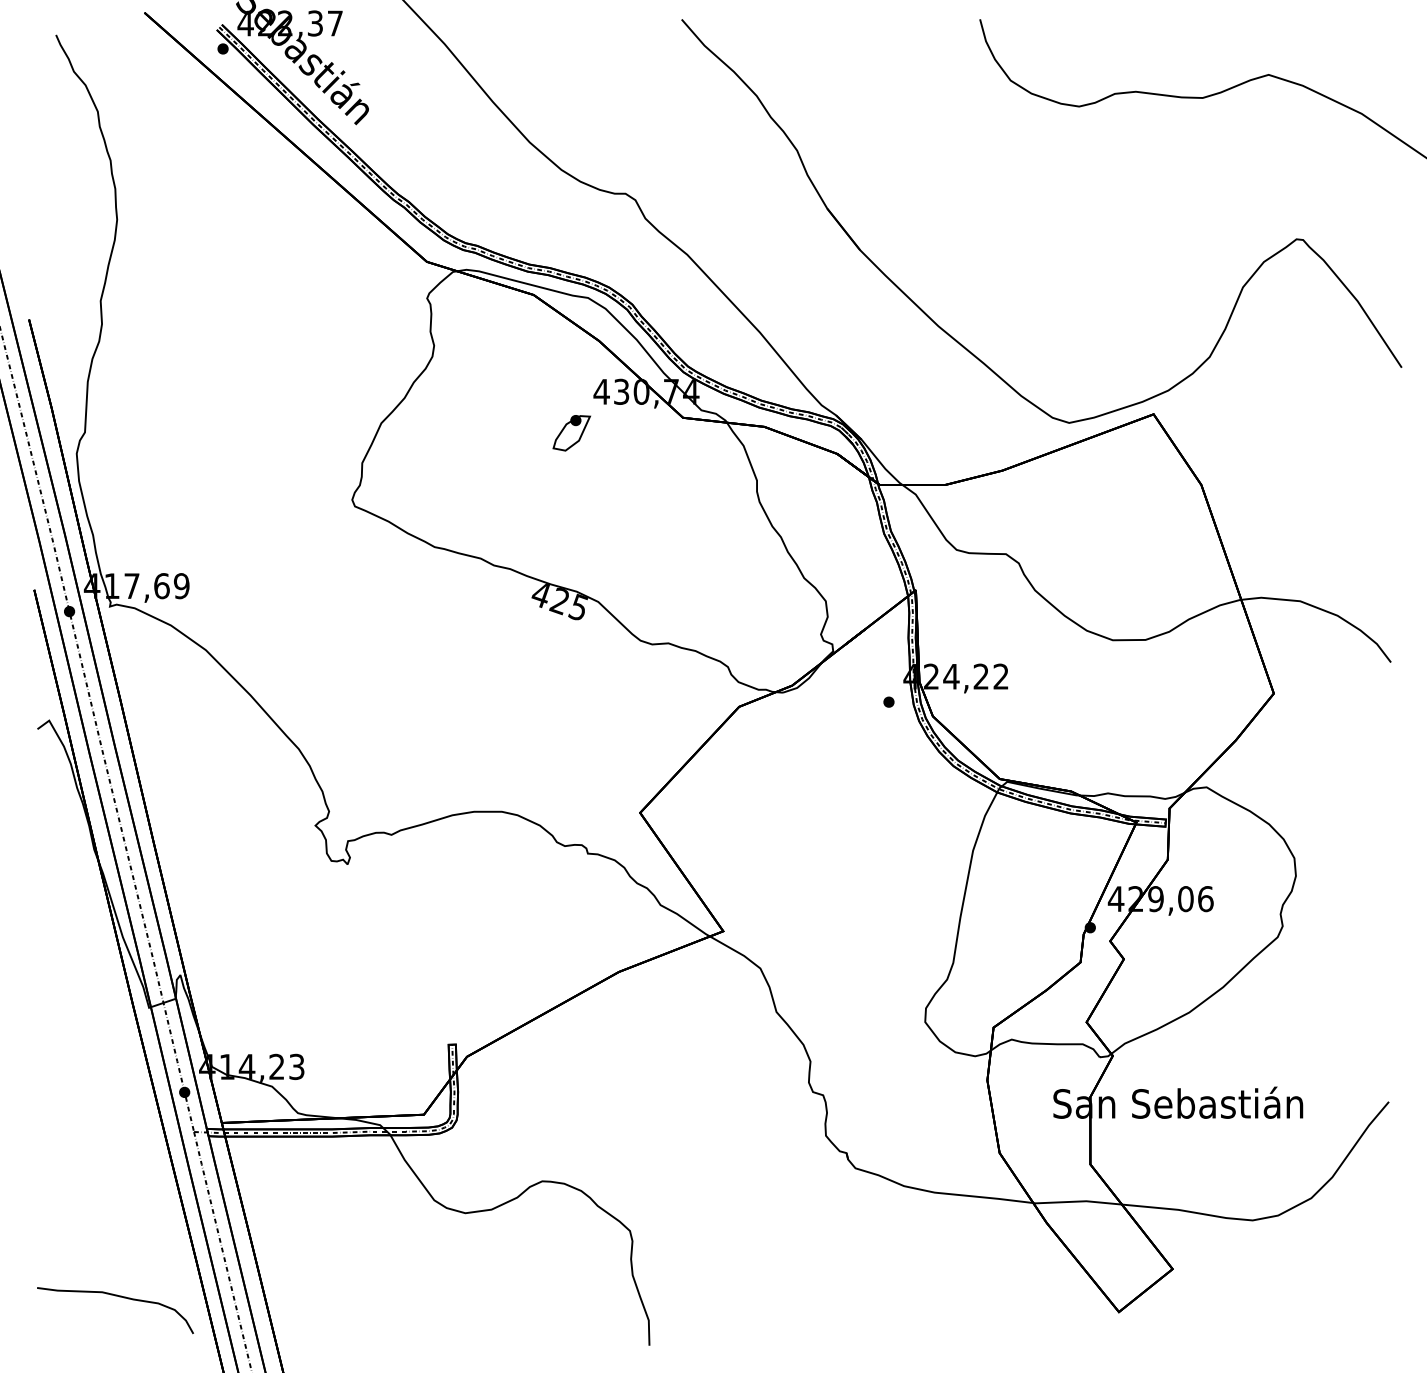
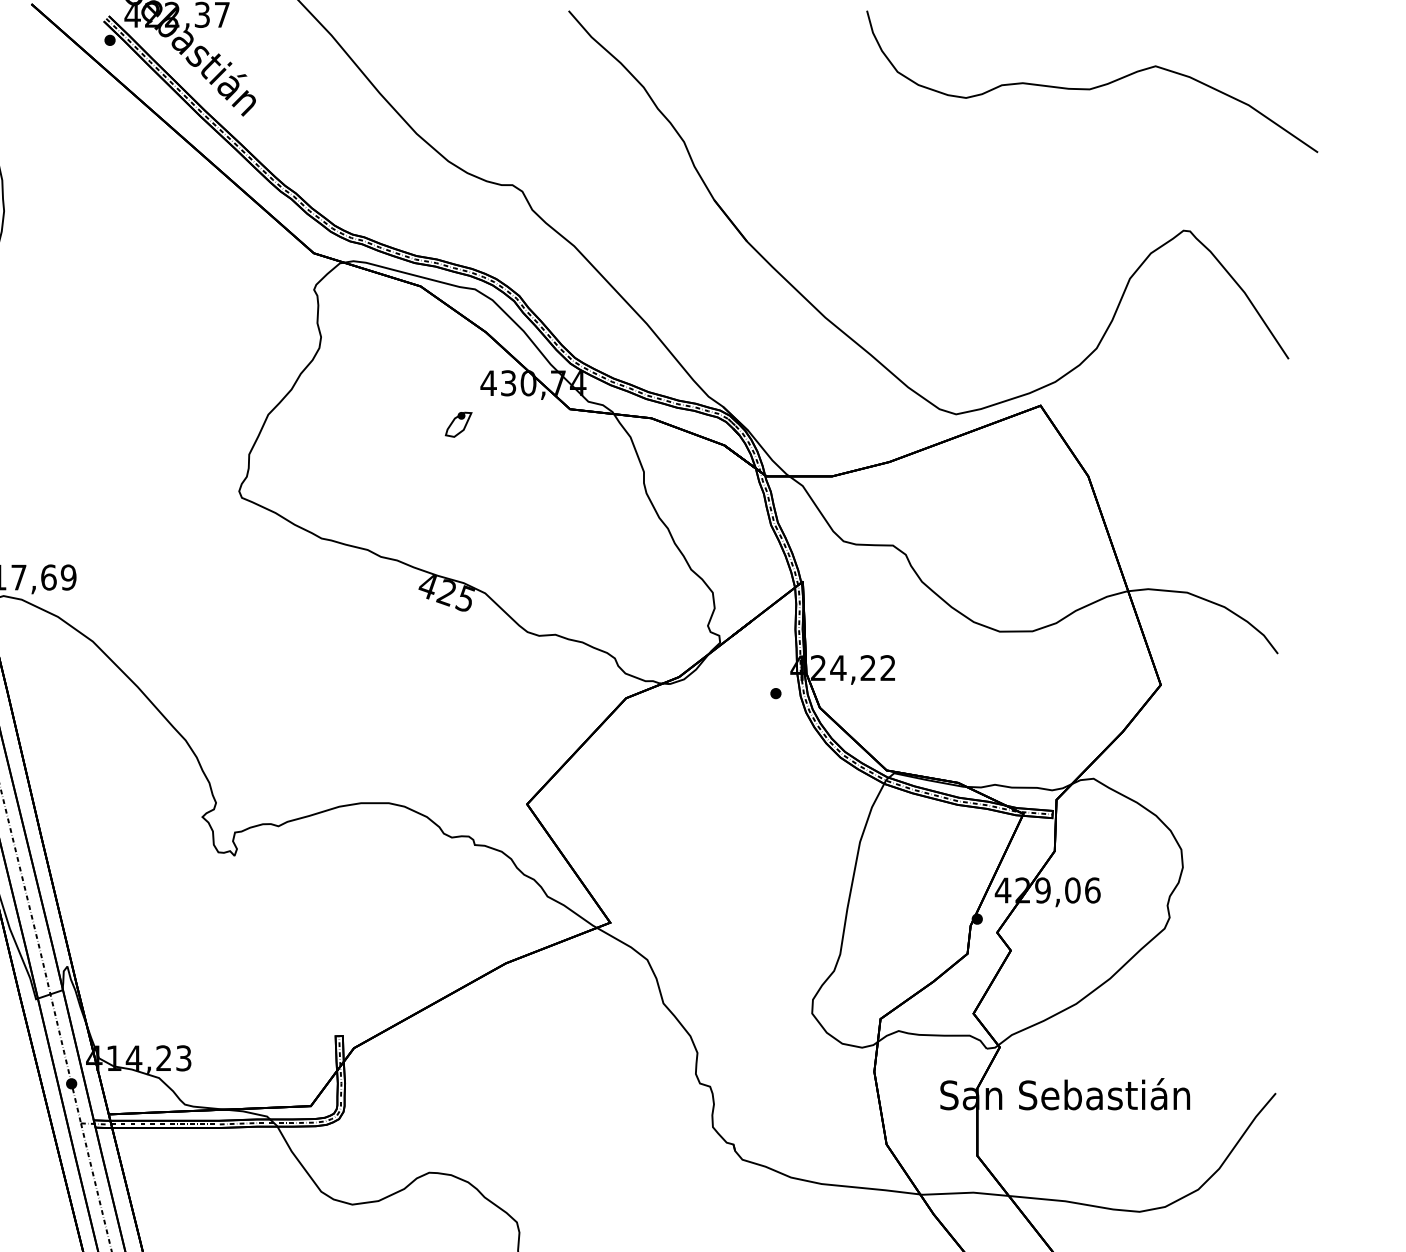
part: (571, 433) -> (458, 424), size x0.7

